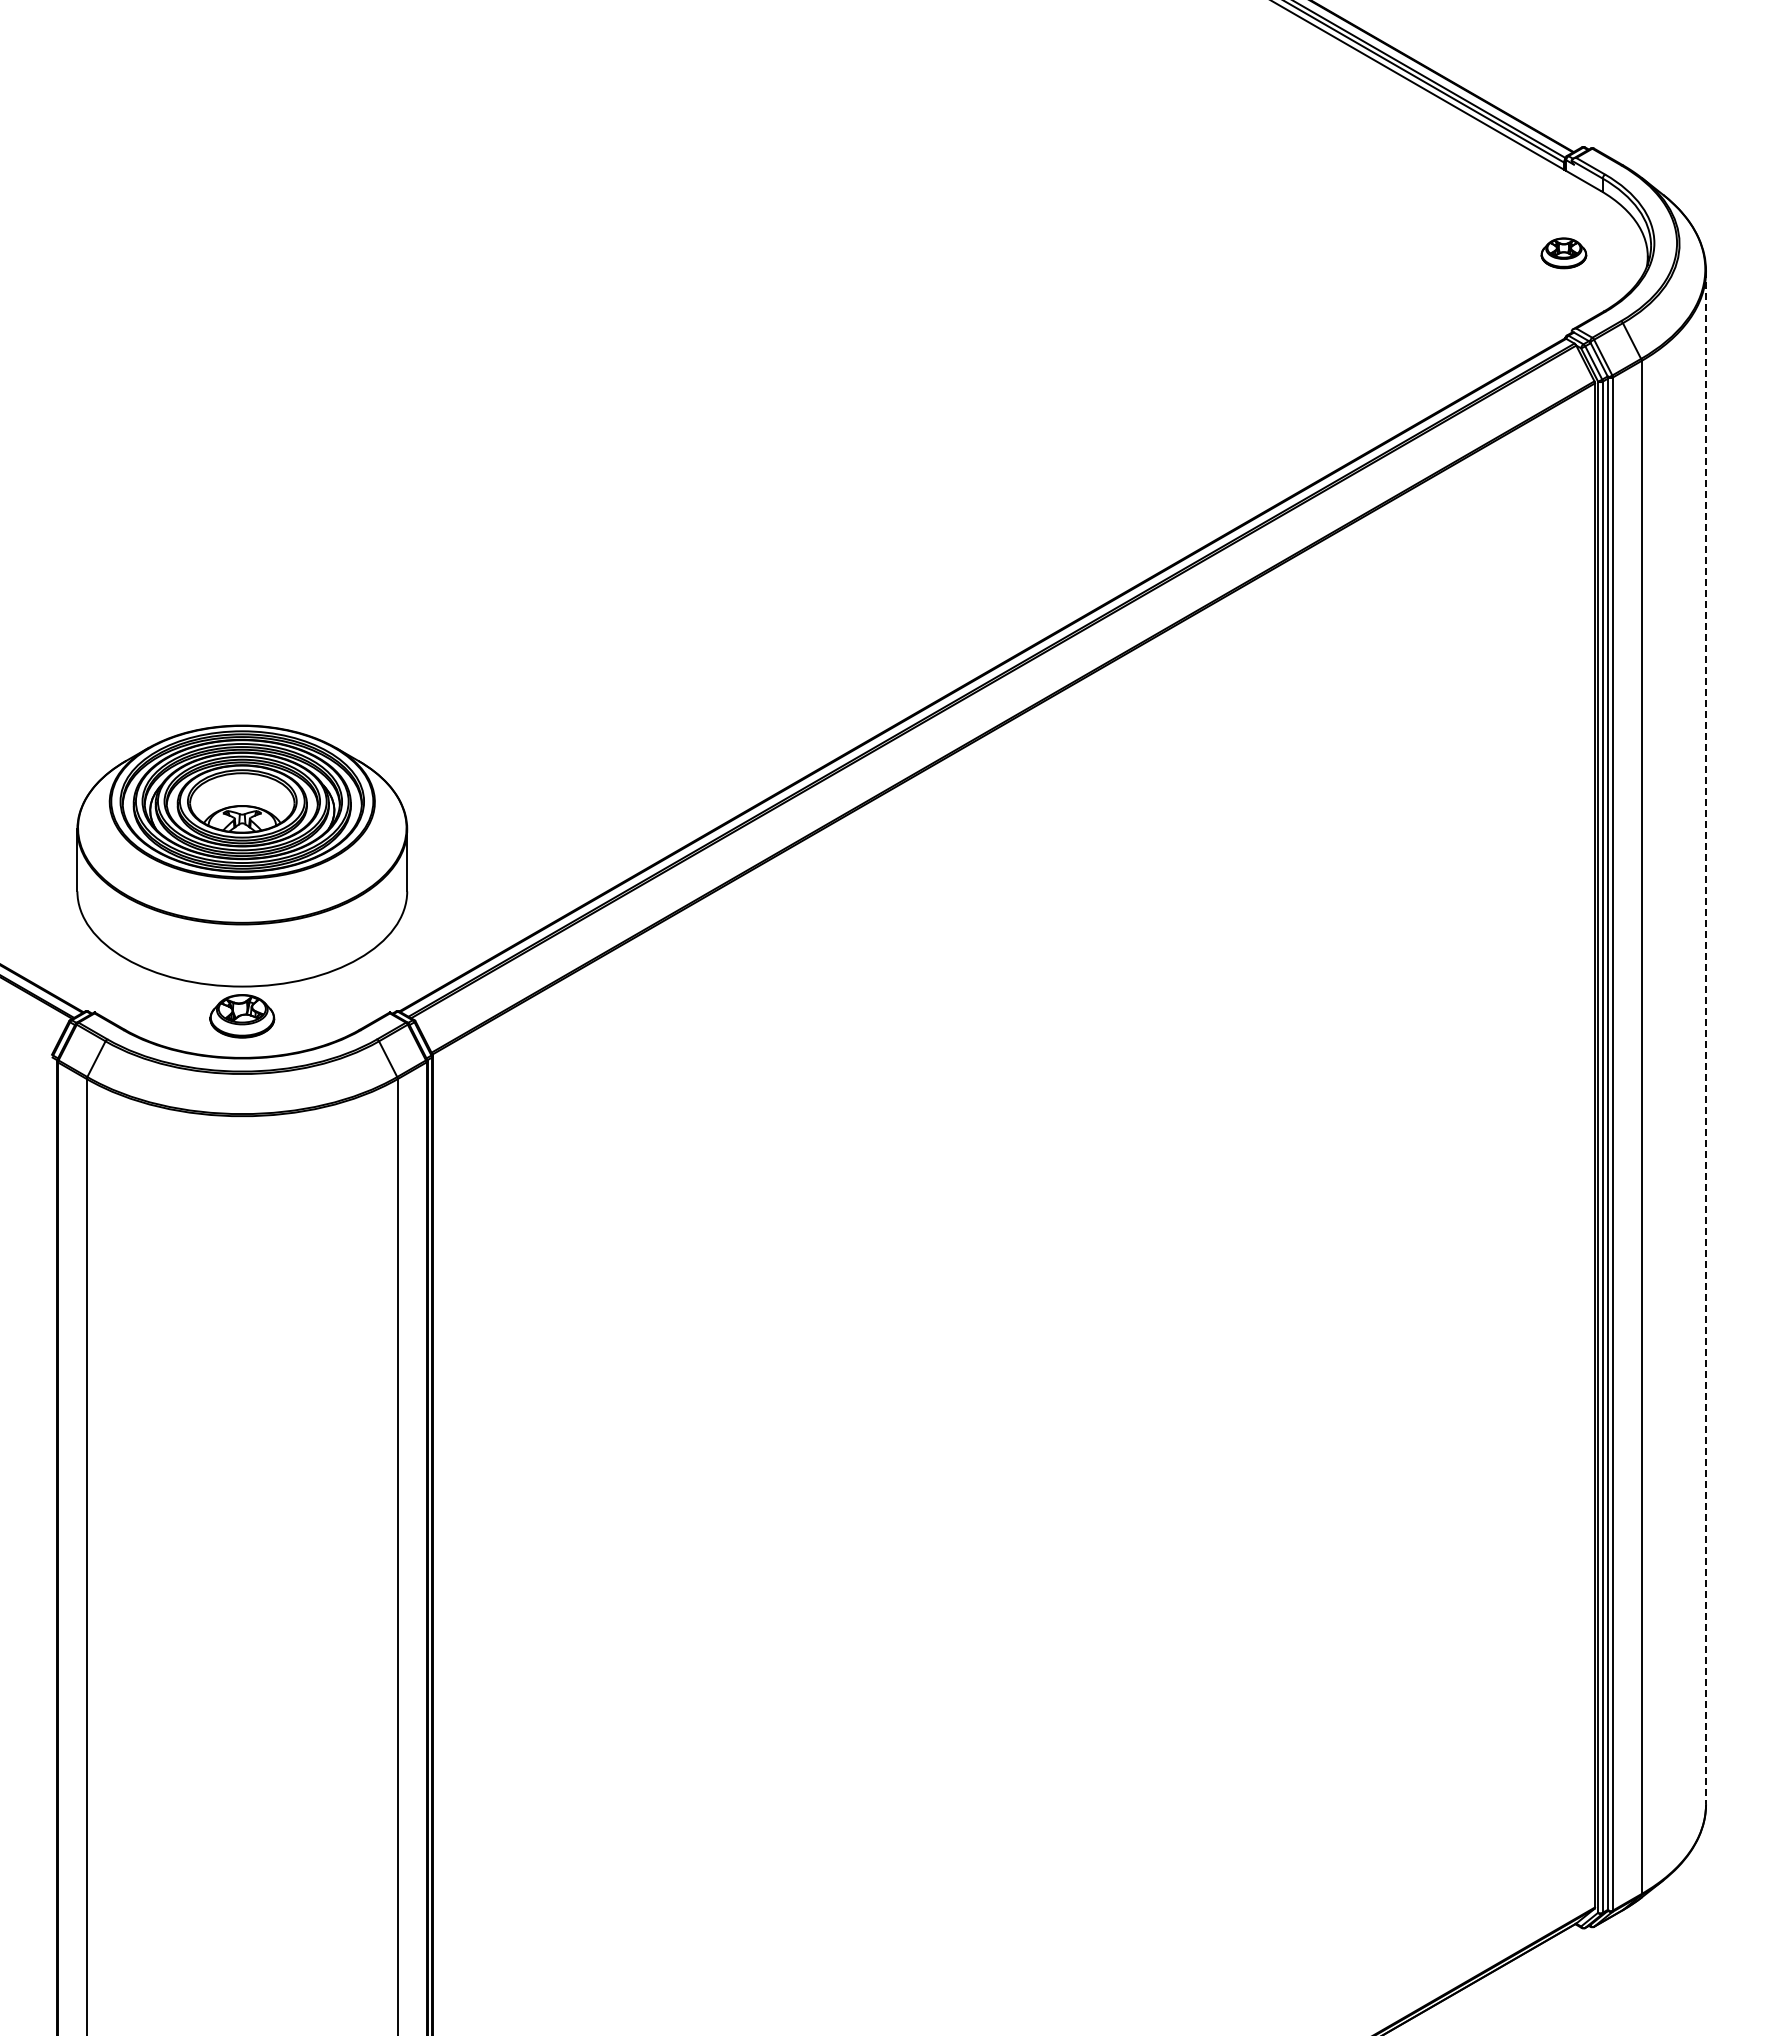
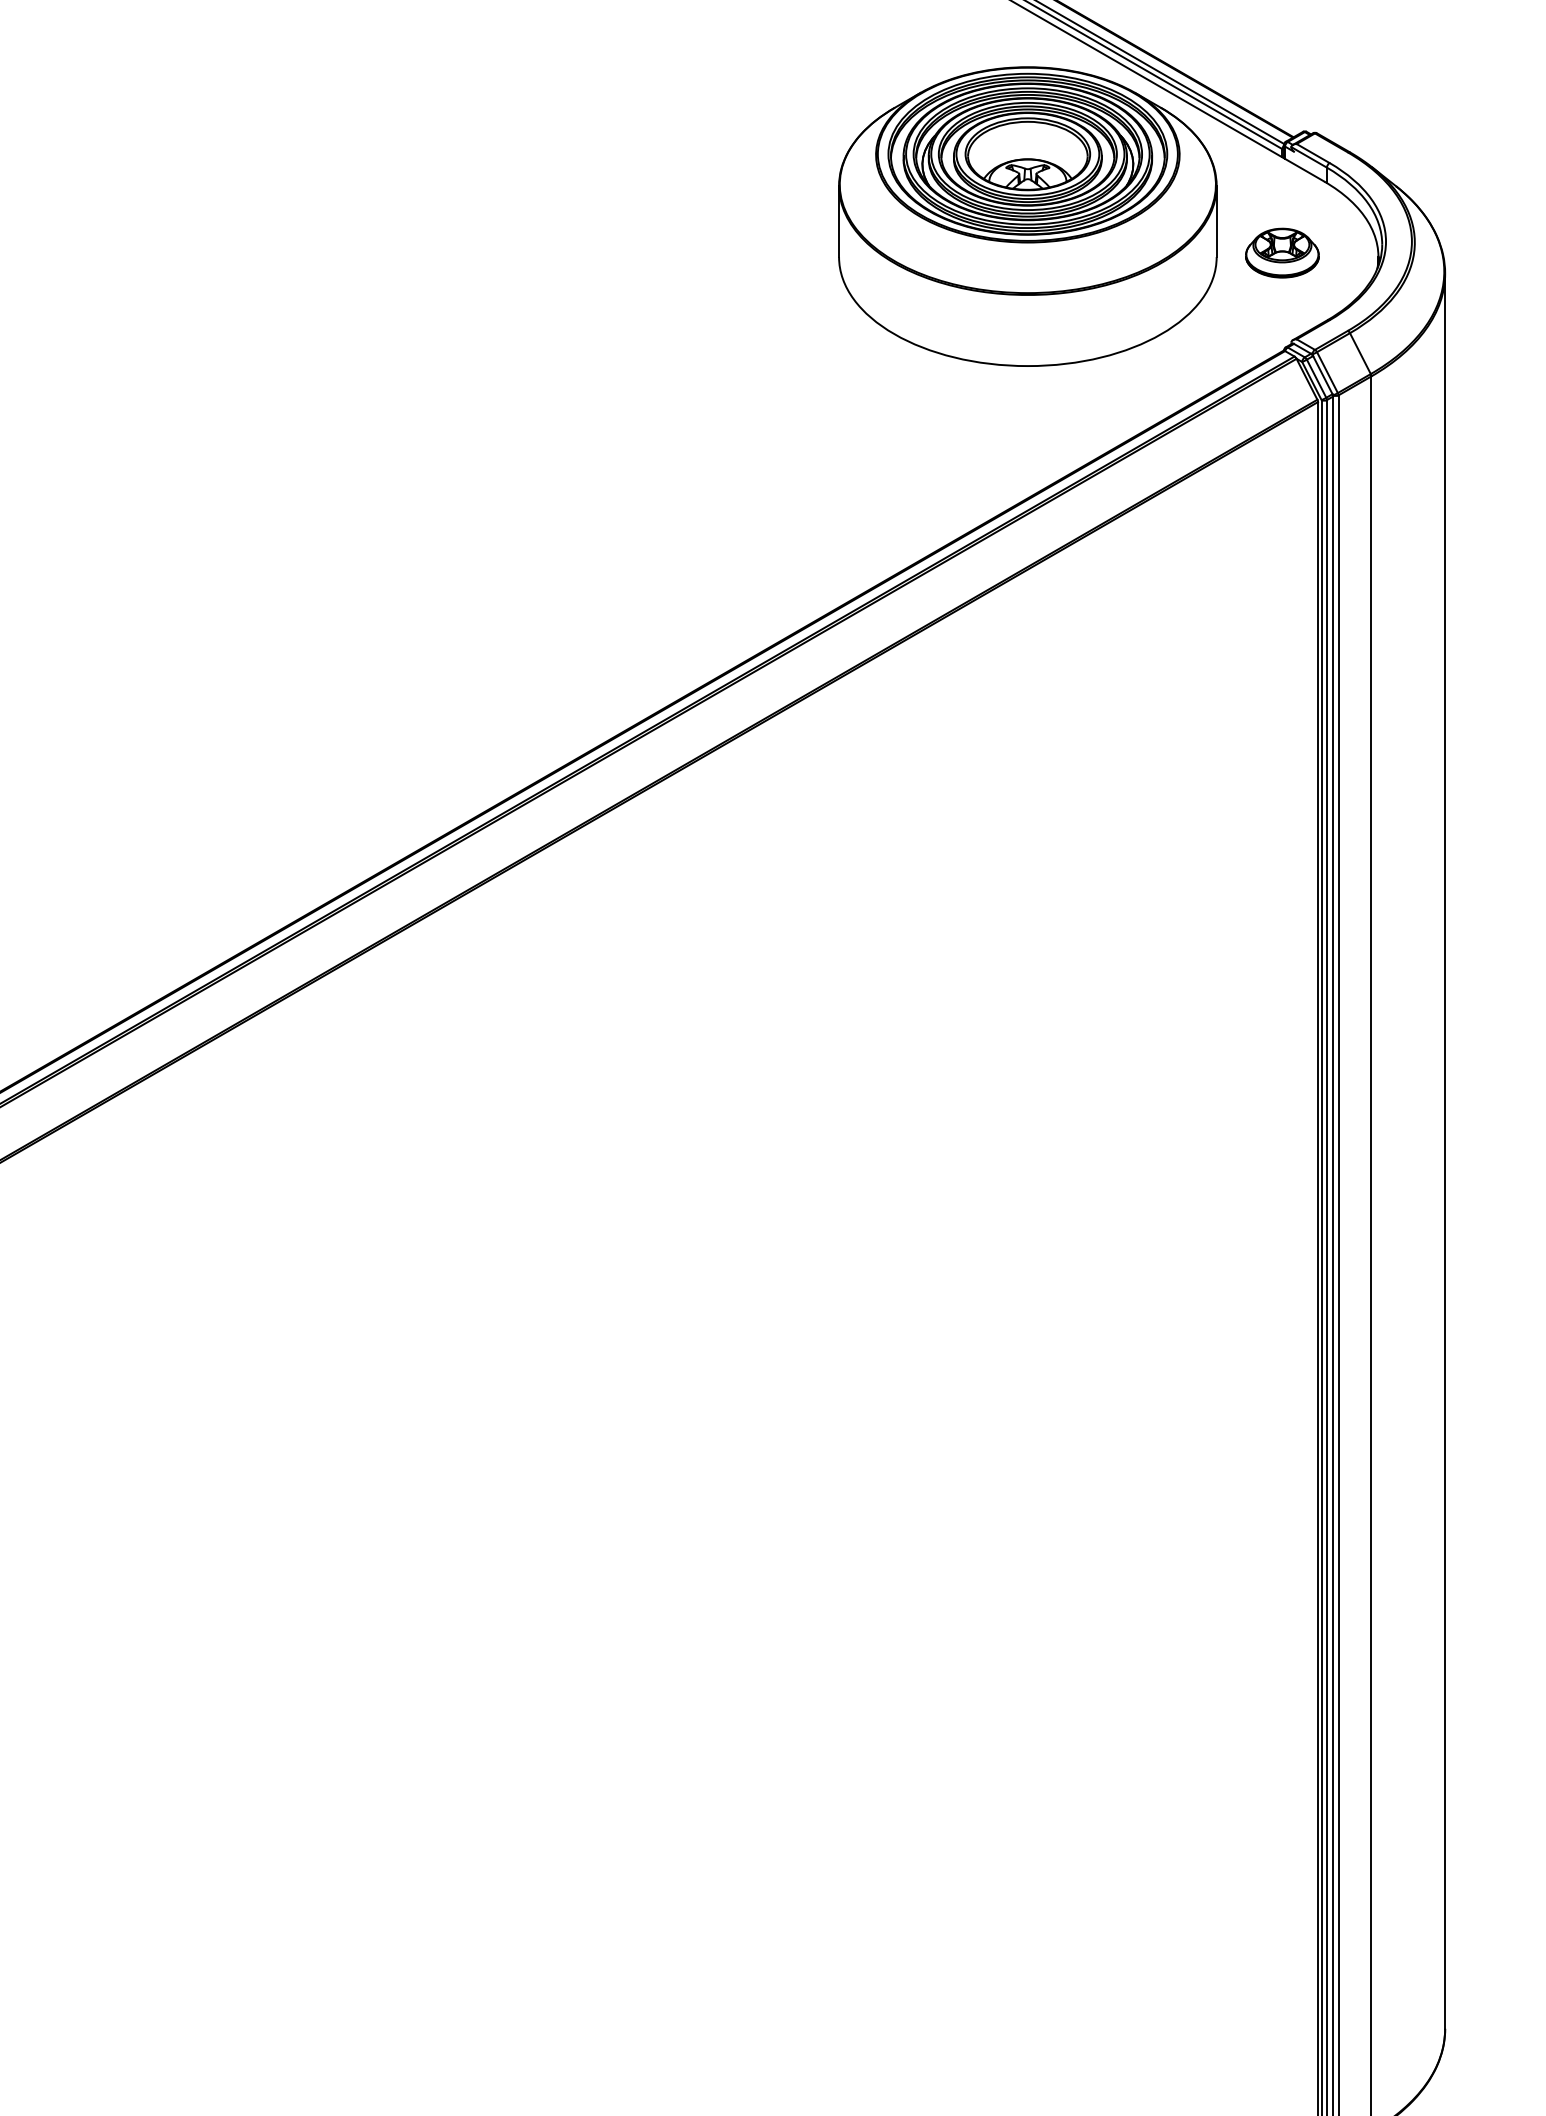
part: (1341, 221) -> (1027, 216), added
part: (1563, 253) -> (1281, 253), size x1.43
line: (1706, 1037) -> (1445, 1151), dashed -> solid

